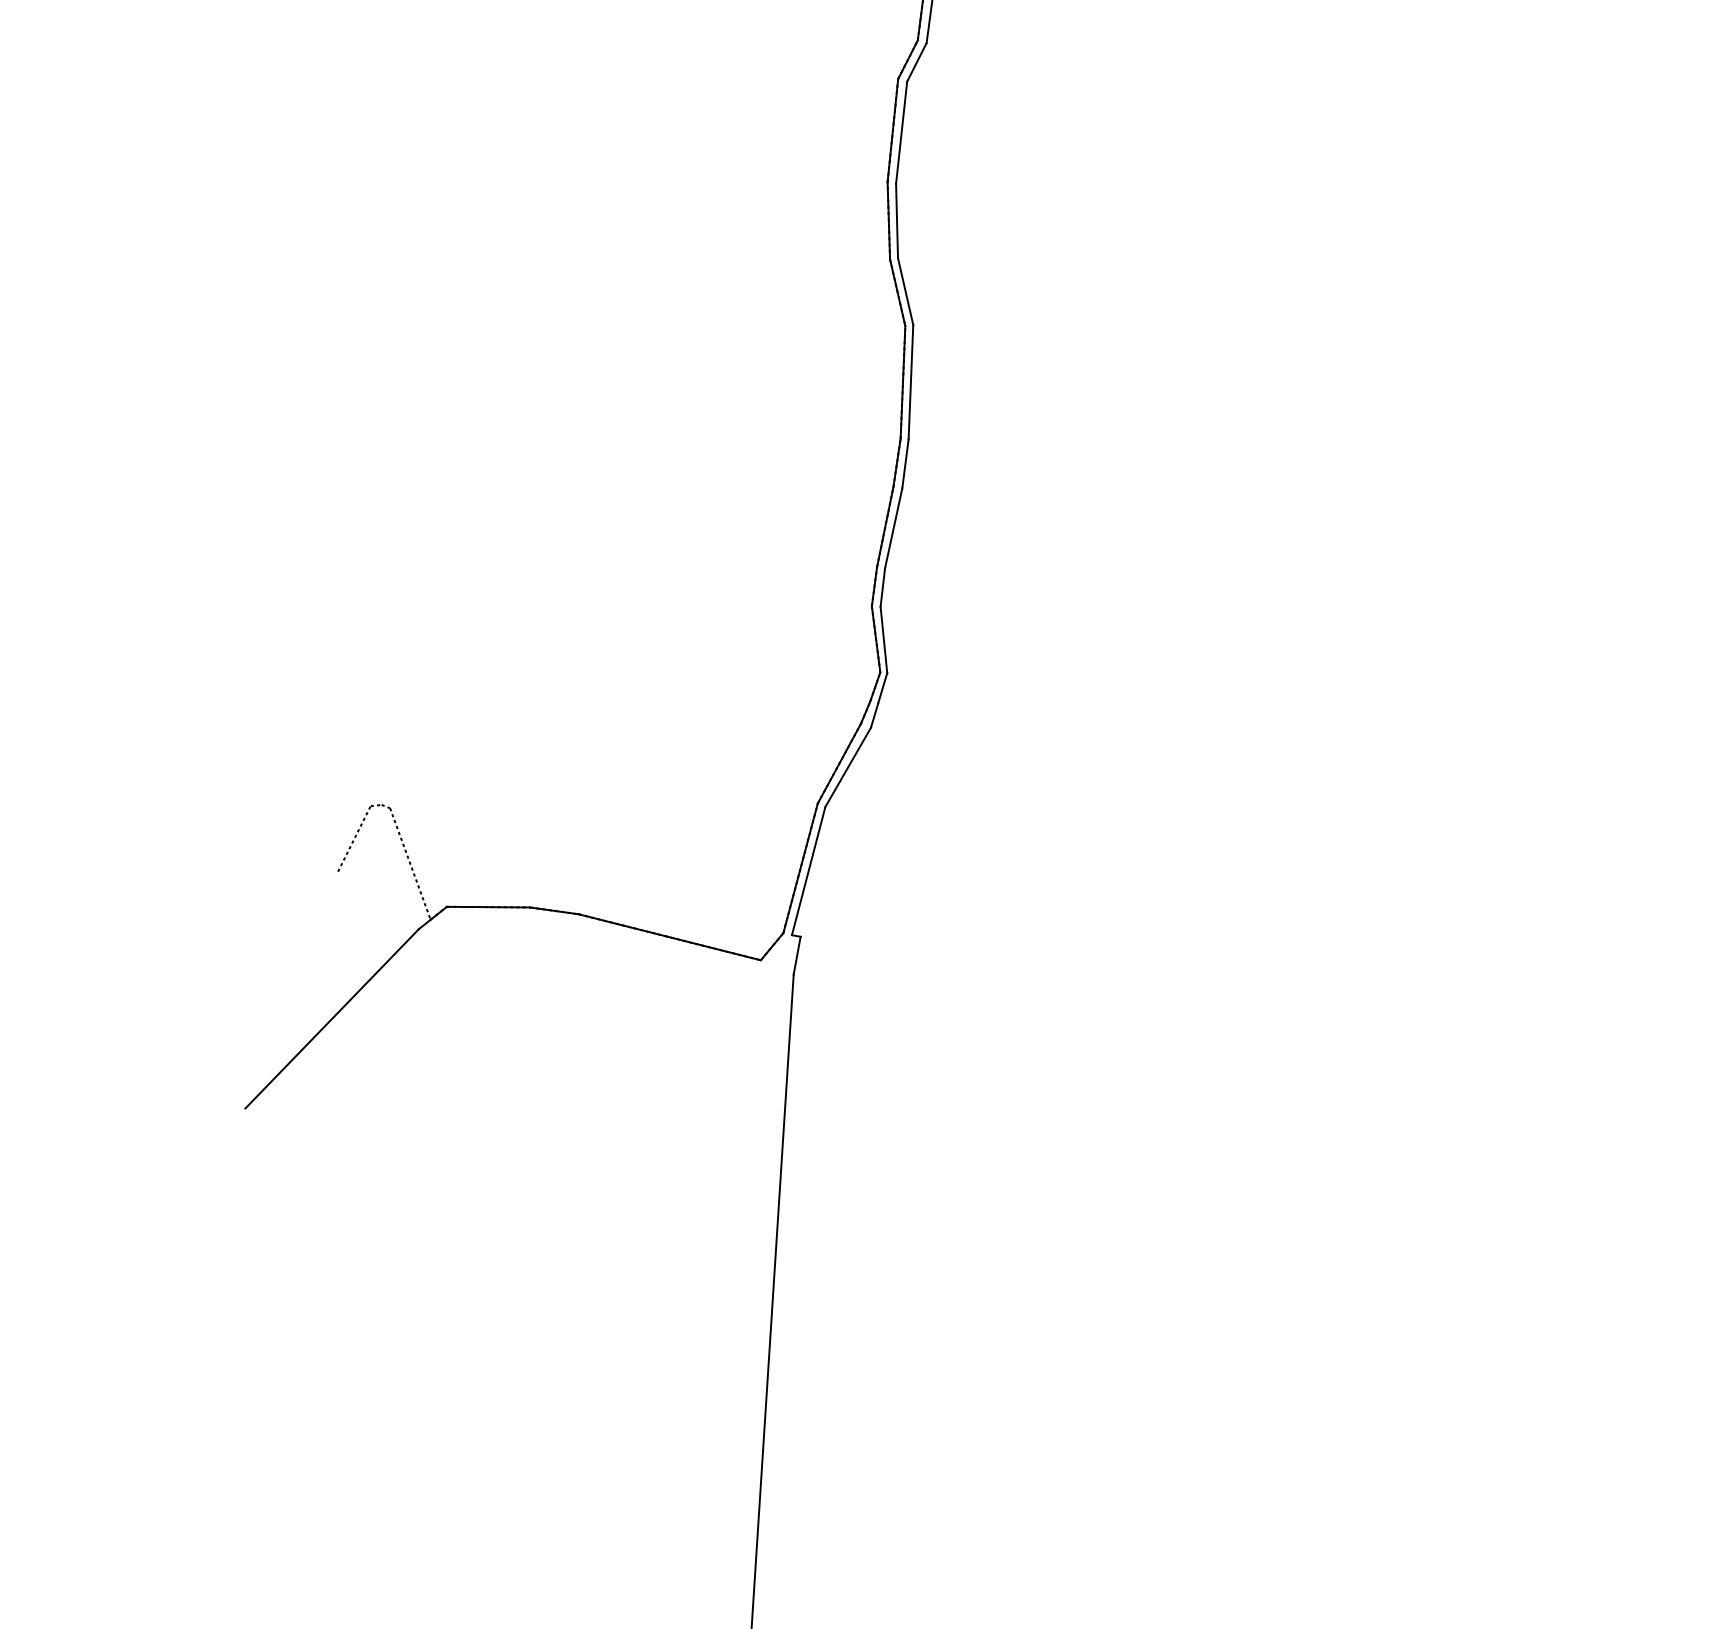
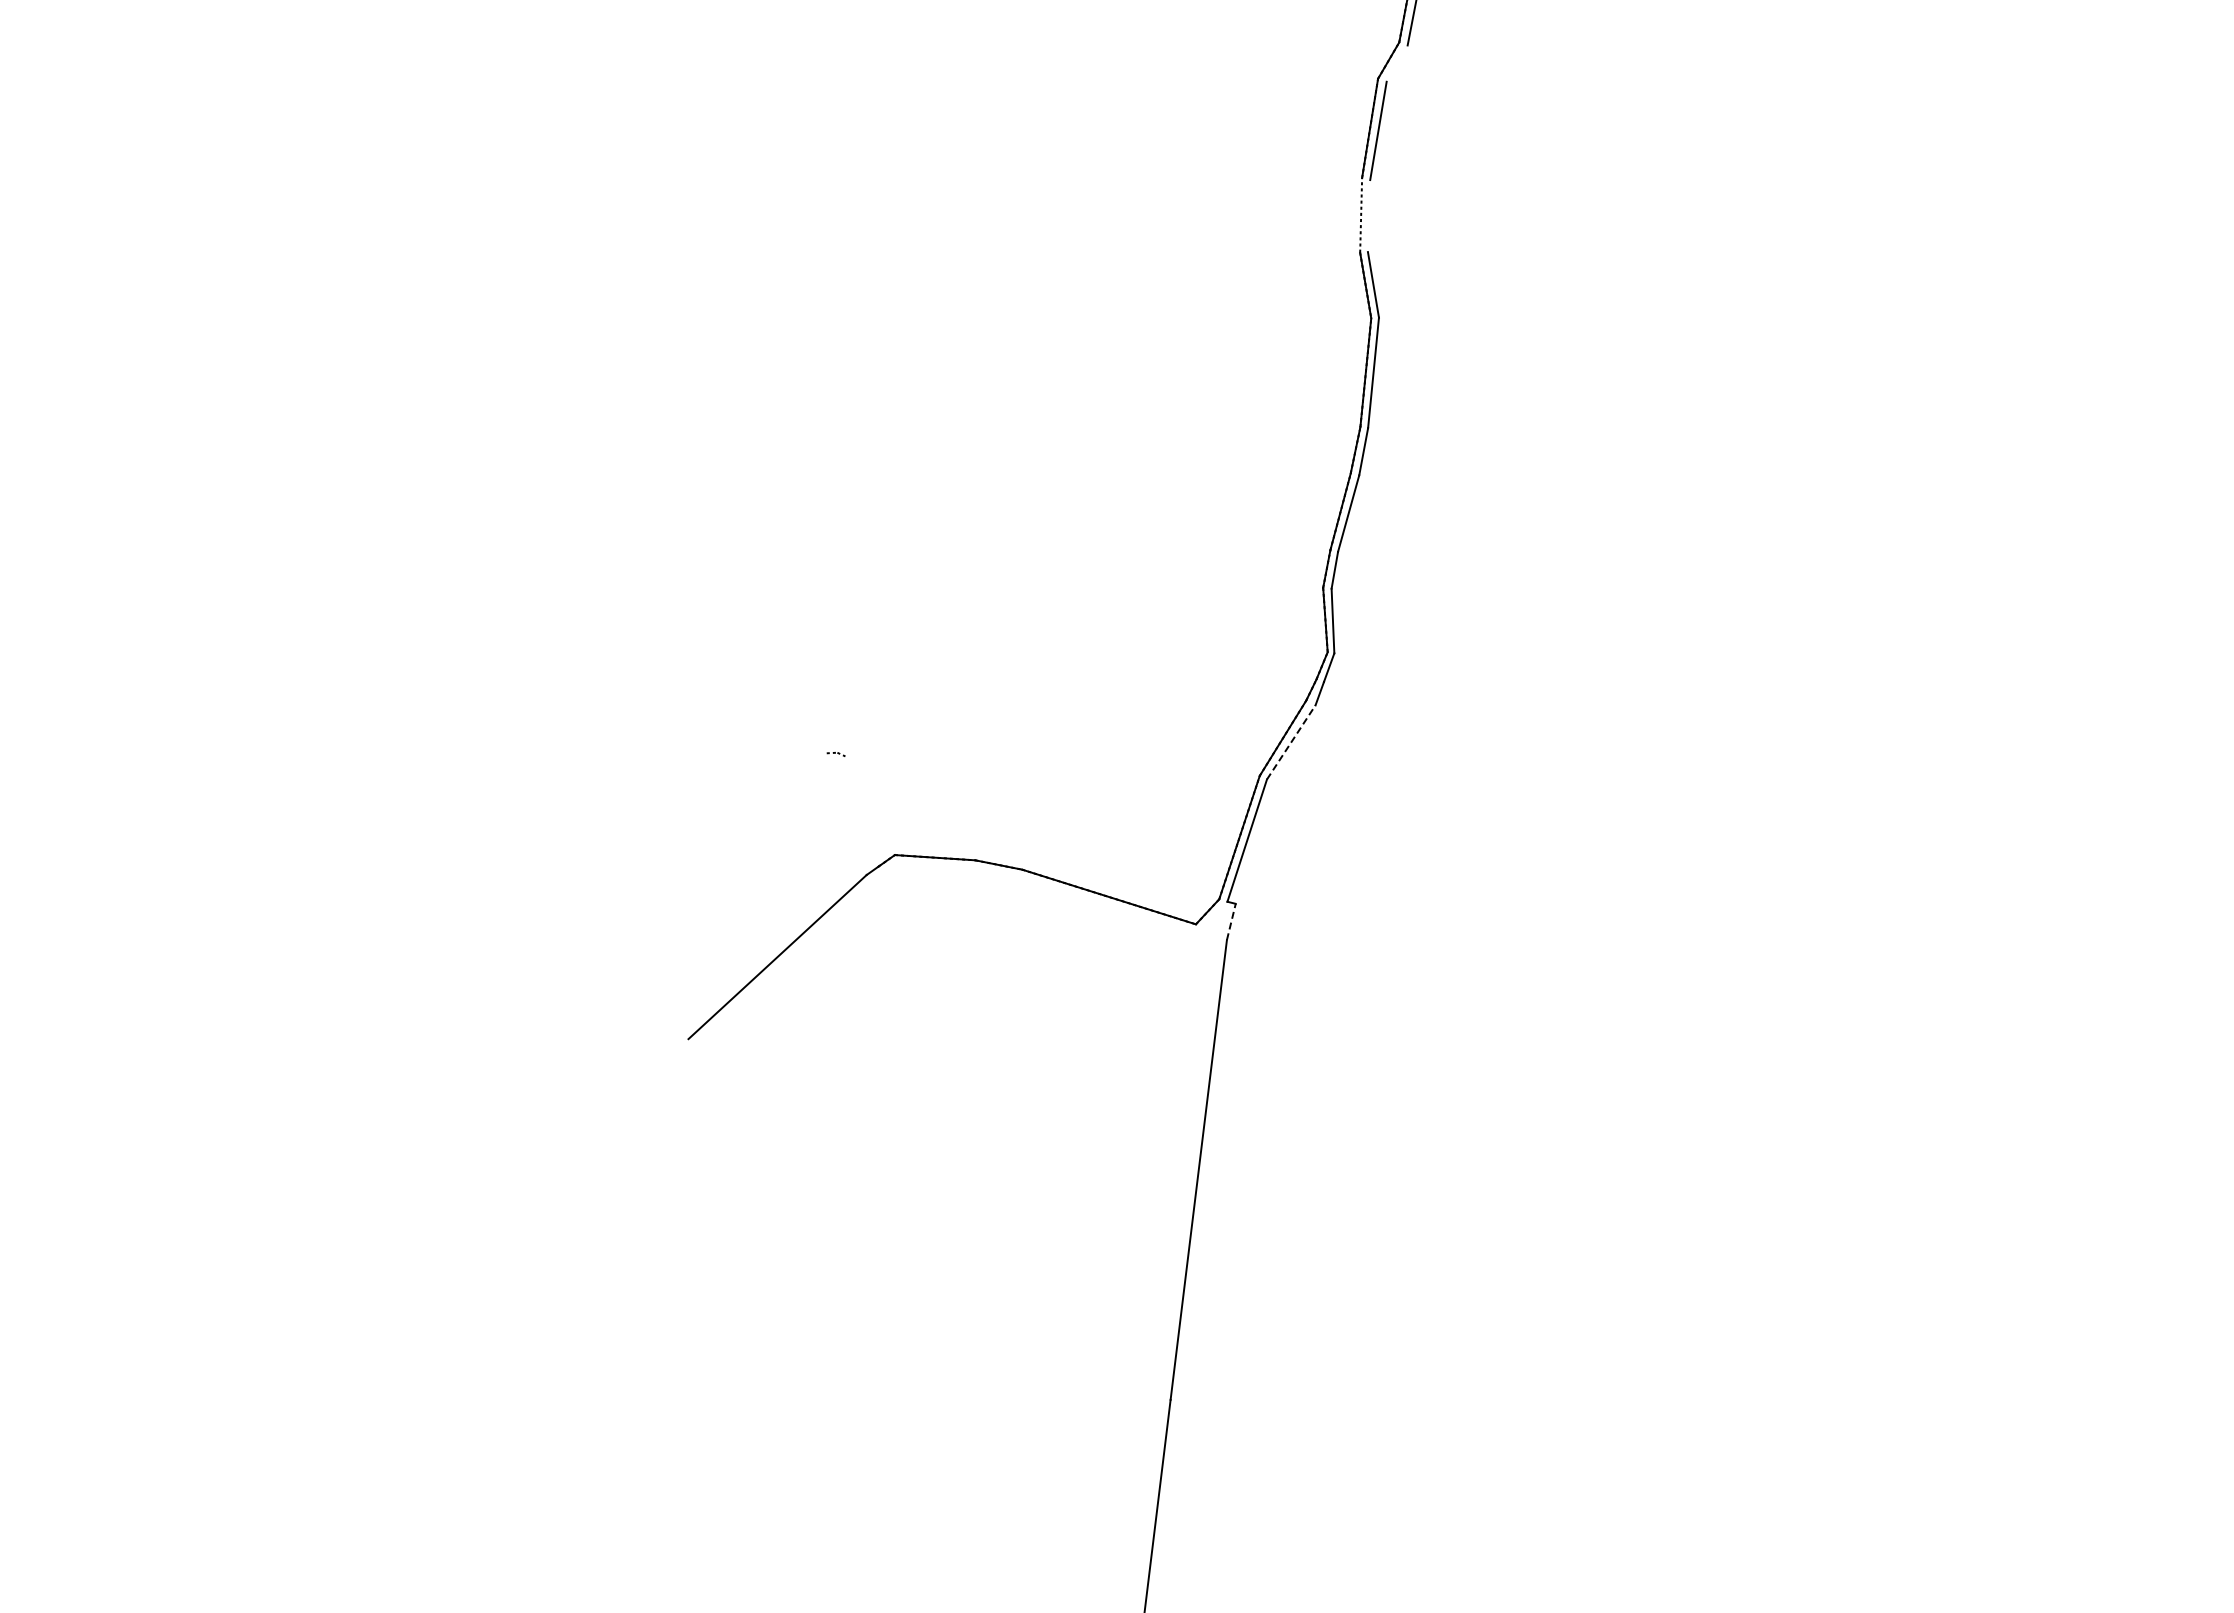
line: (916, 62) -> (1396, 63), removed
line: (889, 219) -> (1361, 214), removed
line: (896, 221) -> (1368, 216), removed
line: (848, 766) -> (1291, 741), solid -> dashed
line: (353, 839) -> (808, 784), removed
line: (409, 863) -> (861, 811), removed
line: (797, 955) -> (1231, 921), solid -> dashed

